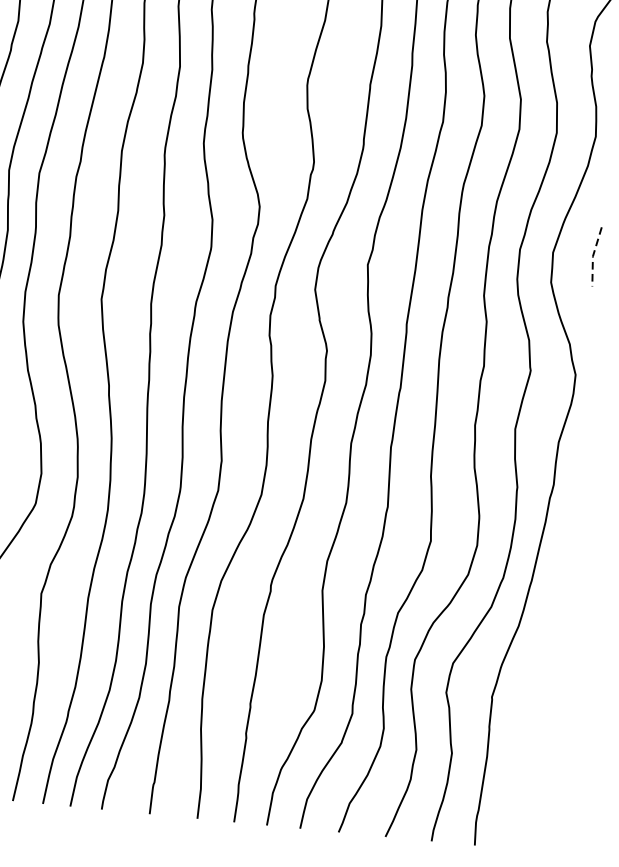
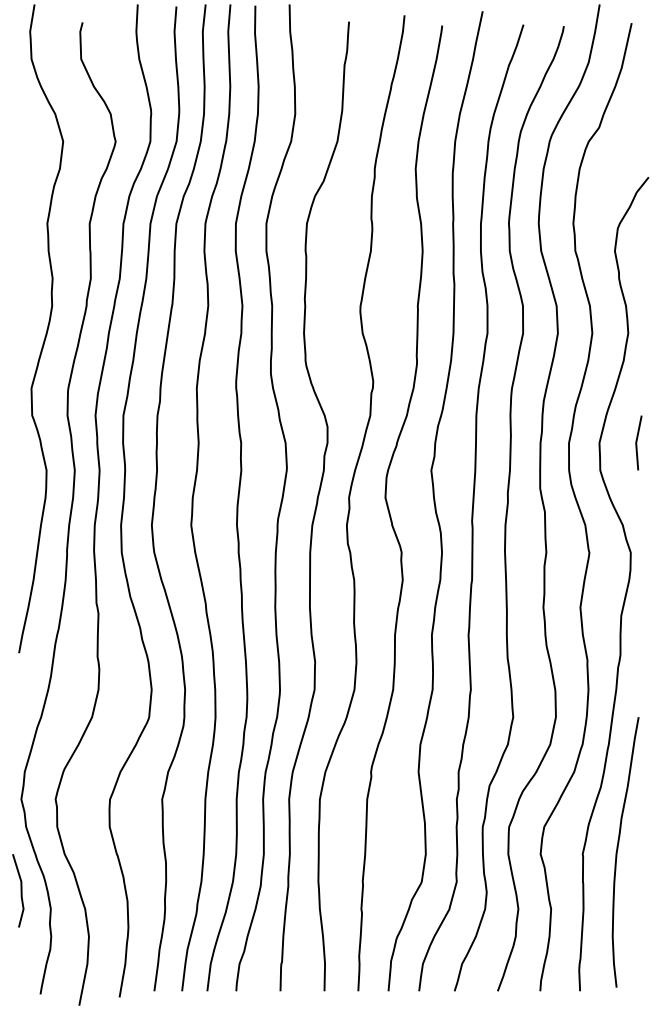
line: (593, 257) -> (636, 443), dashed -> solid
curve: (531, 695) -> (618, 849), added

